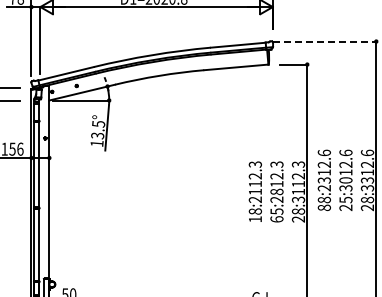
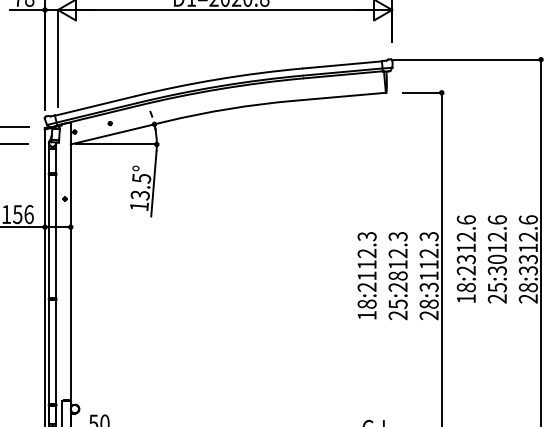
line: (324, 41) -> (466, 59), dashed -> solid
text: (323, 207) -> (465, 298), 88:2312.6 -> 18:2312.6
text: (276, 219) -> (397, 315), 65:2812.3 -> 25:2812.3

